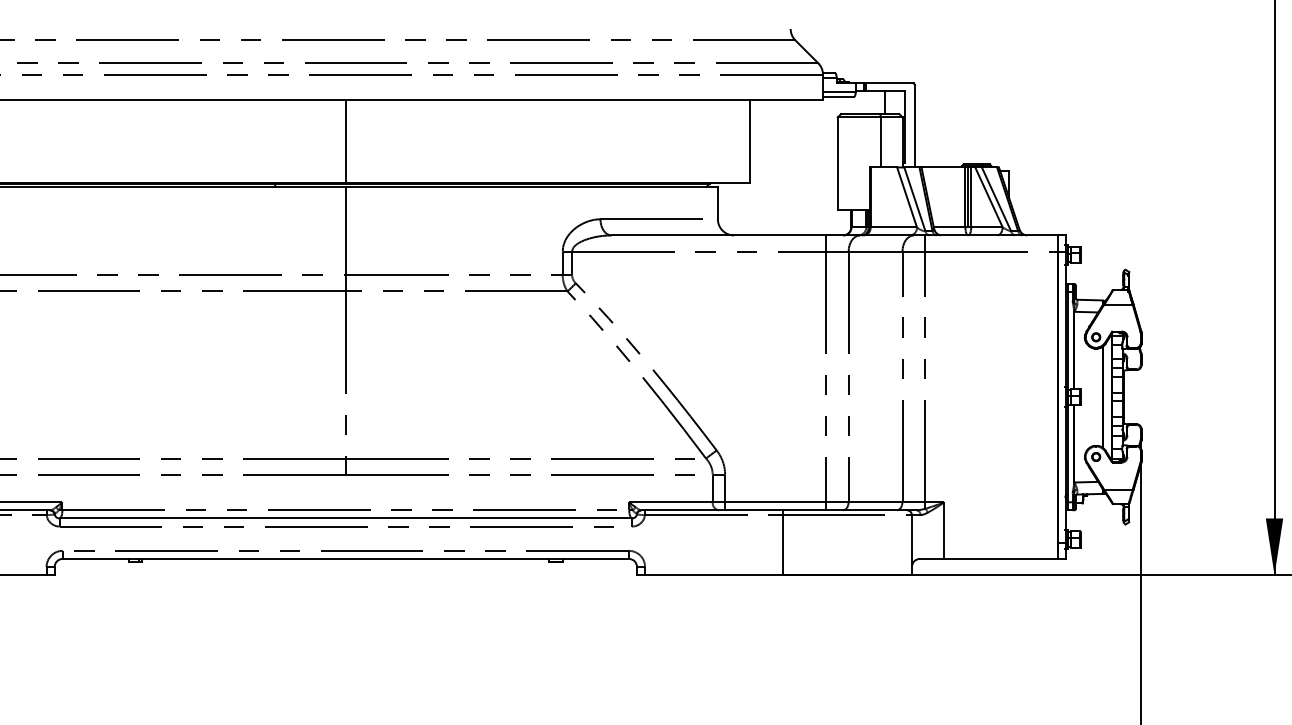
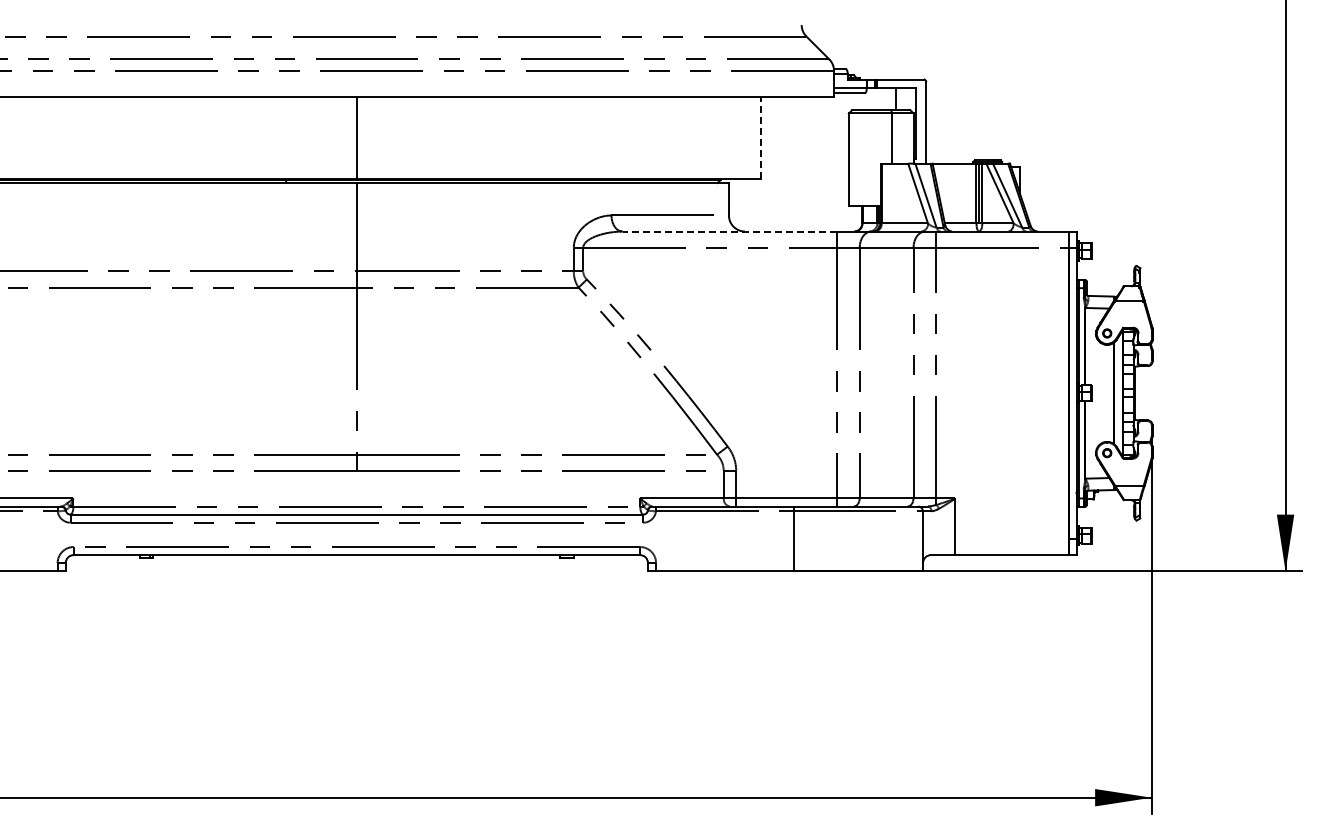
line: (750, 141) -> (761, 137), solid -> dashed
line: (718, 235) -> (729, 231), solid -> dashed

